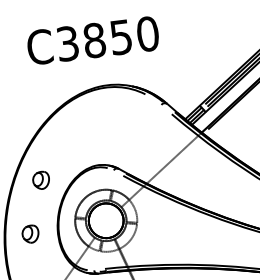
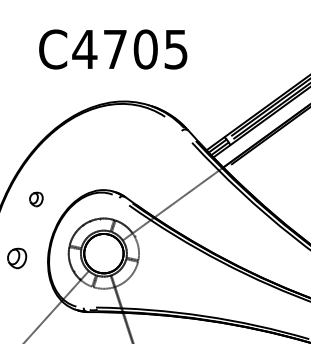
text: (107, 38) -> (130, 49), C3850 -> C4705
part: (41, 180) -> (36, 199), size x0.7

